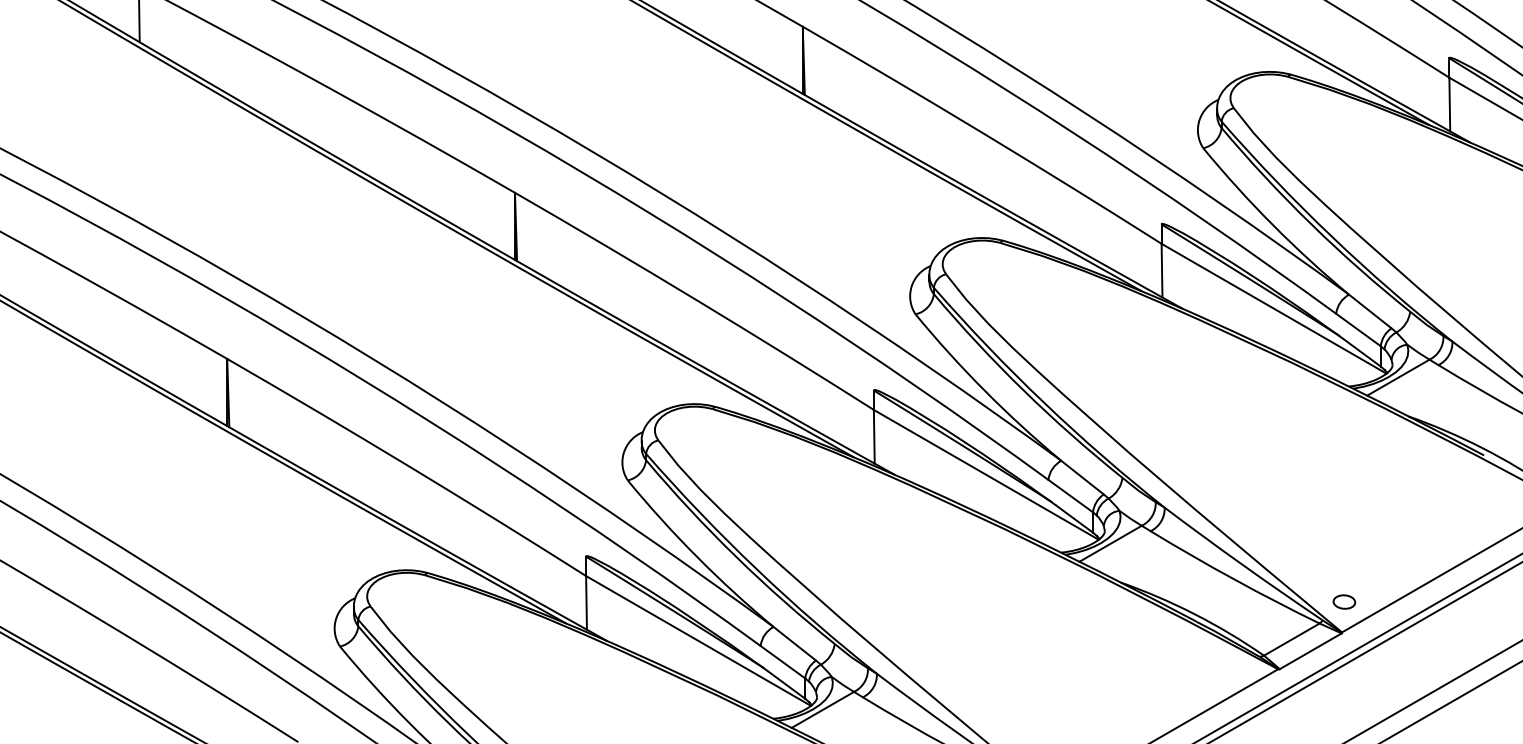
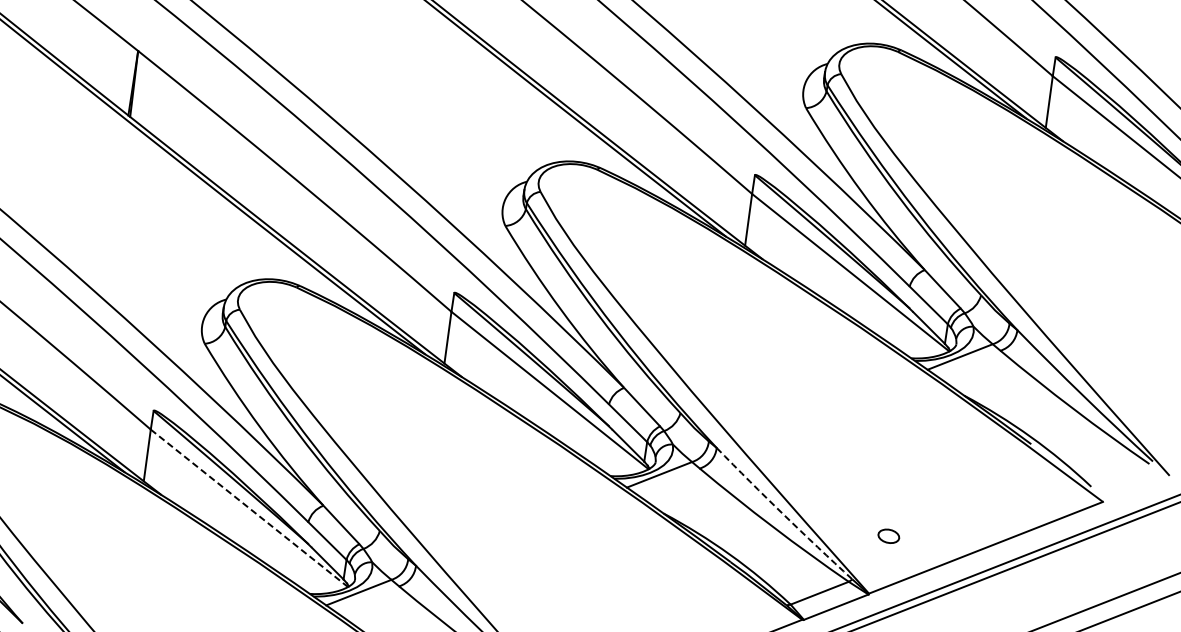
arc: (1242, 565) -> (783, 514), solid -> dashed
part: (1344, 601) -> (889, 535), moved
line: (698, 640) -> (249, 507), solid -> dashed

